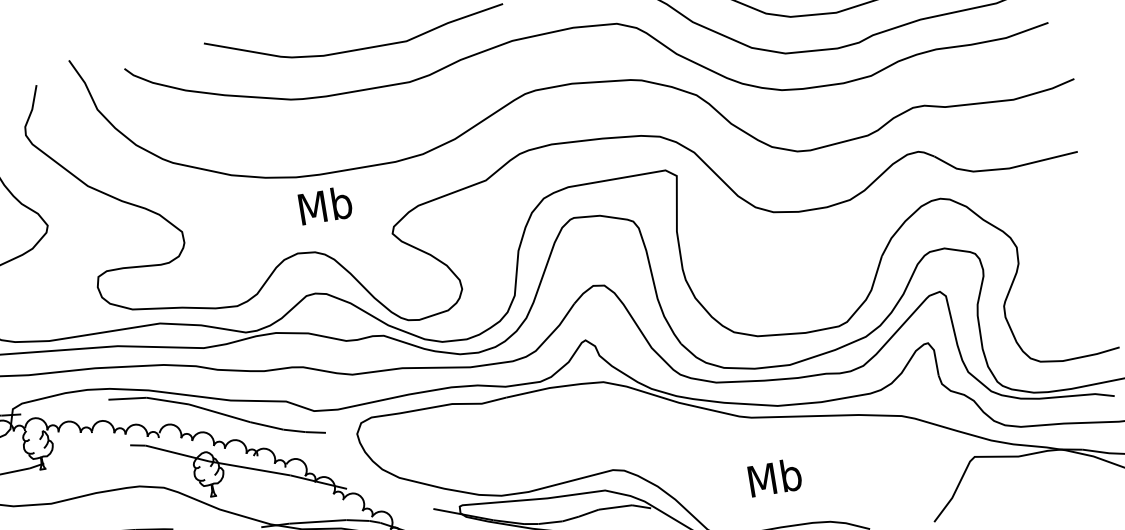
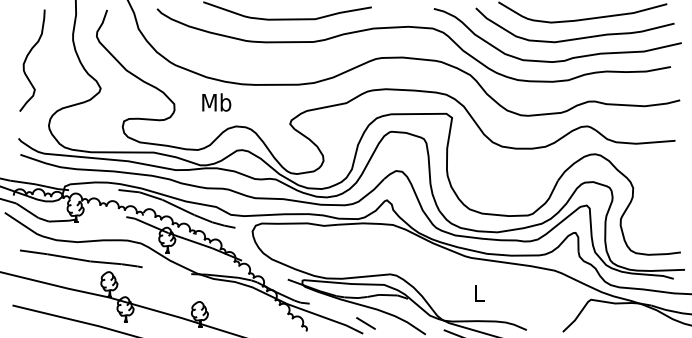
text: (325, 205) -> (216, 102), moved
text: (774, 478) -> (478, 293), Mb -> L

